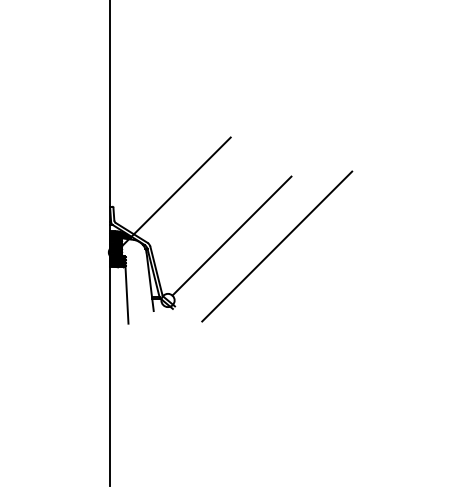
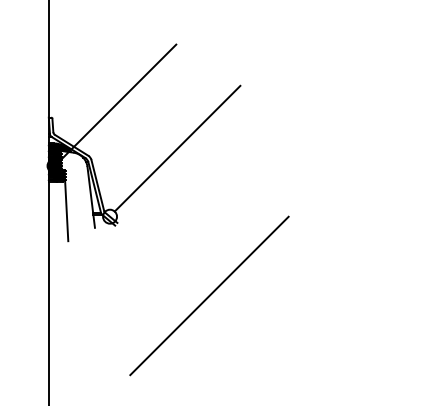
line: (277, 246) -> (209, 295), moved

